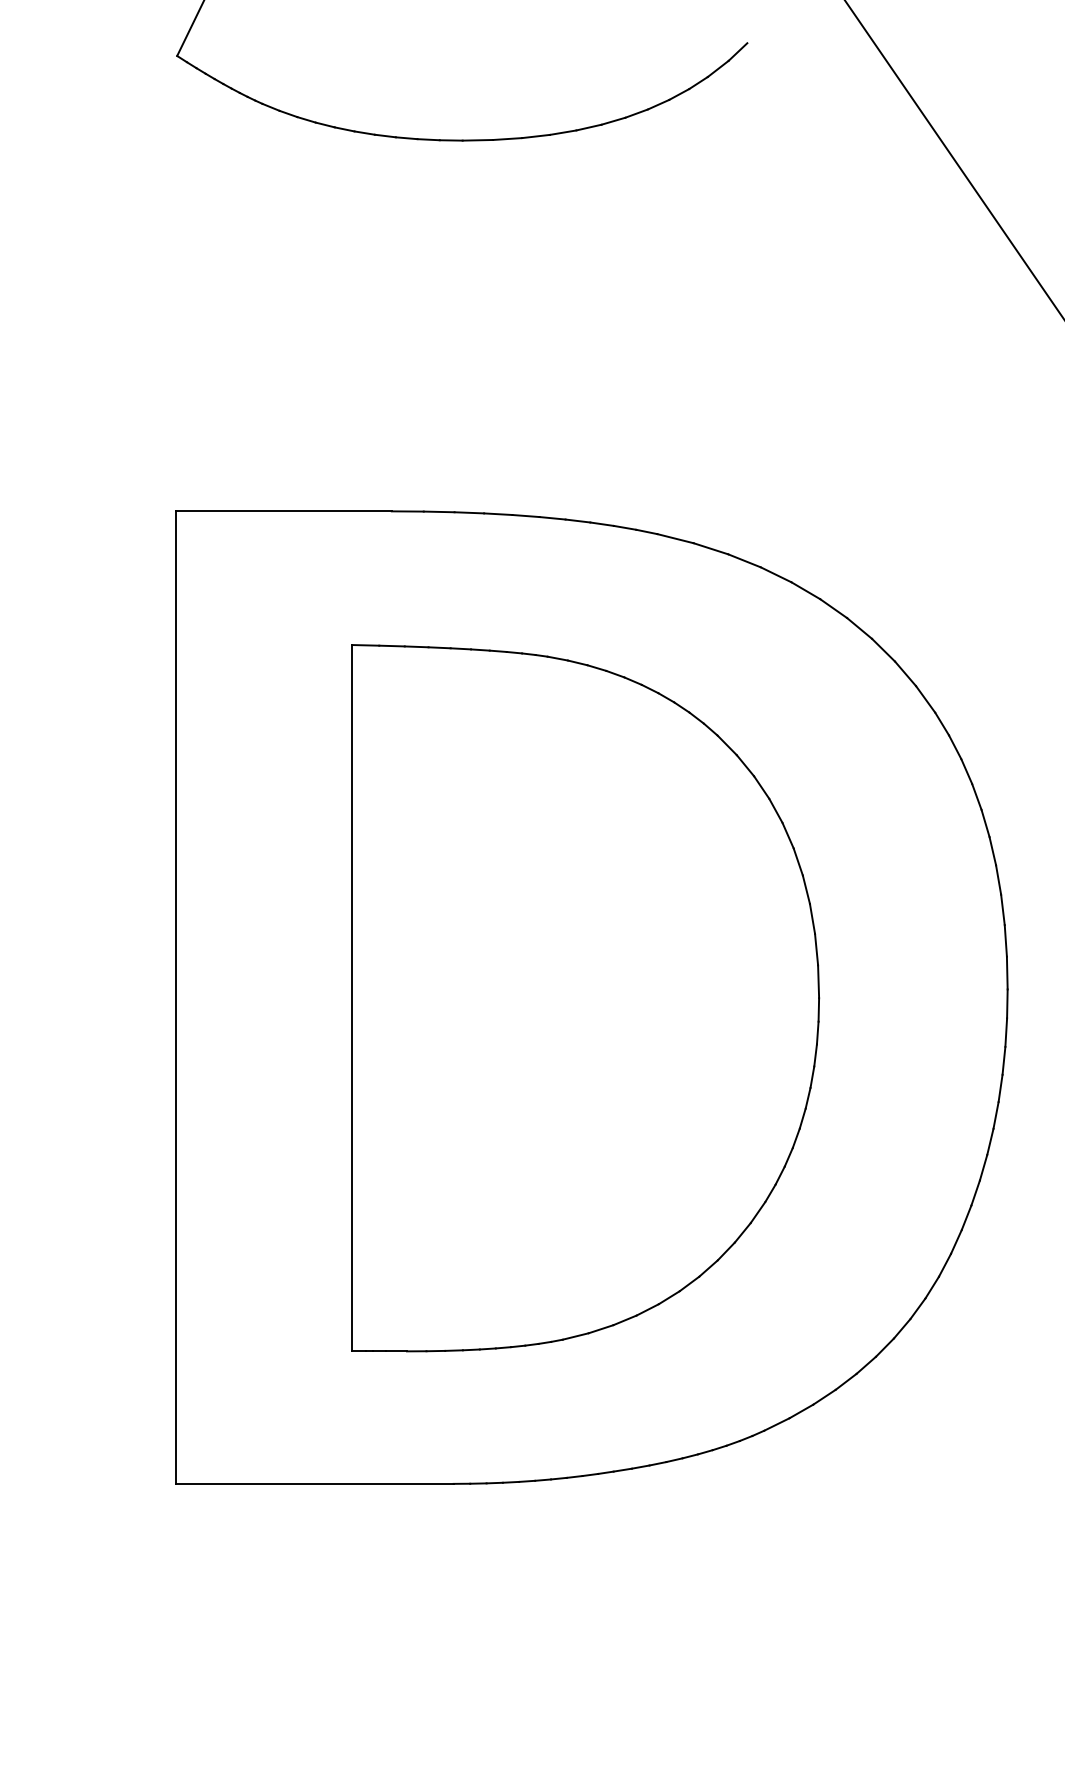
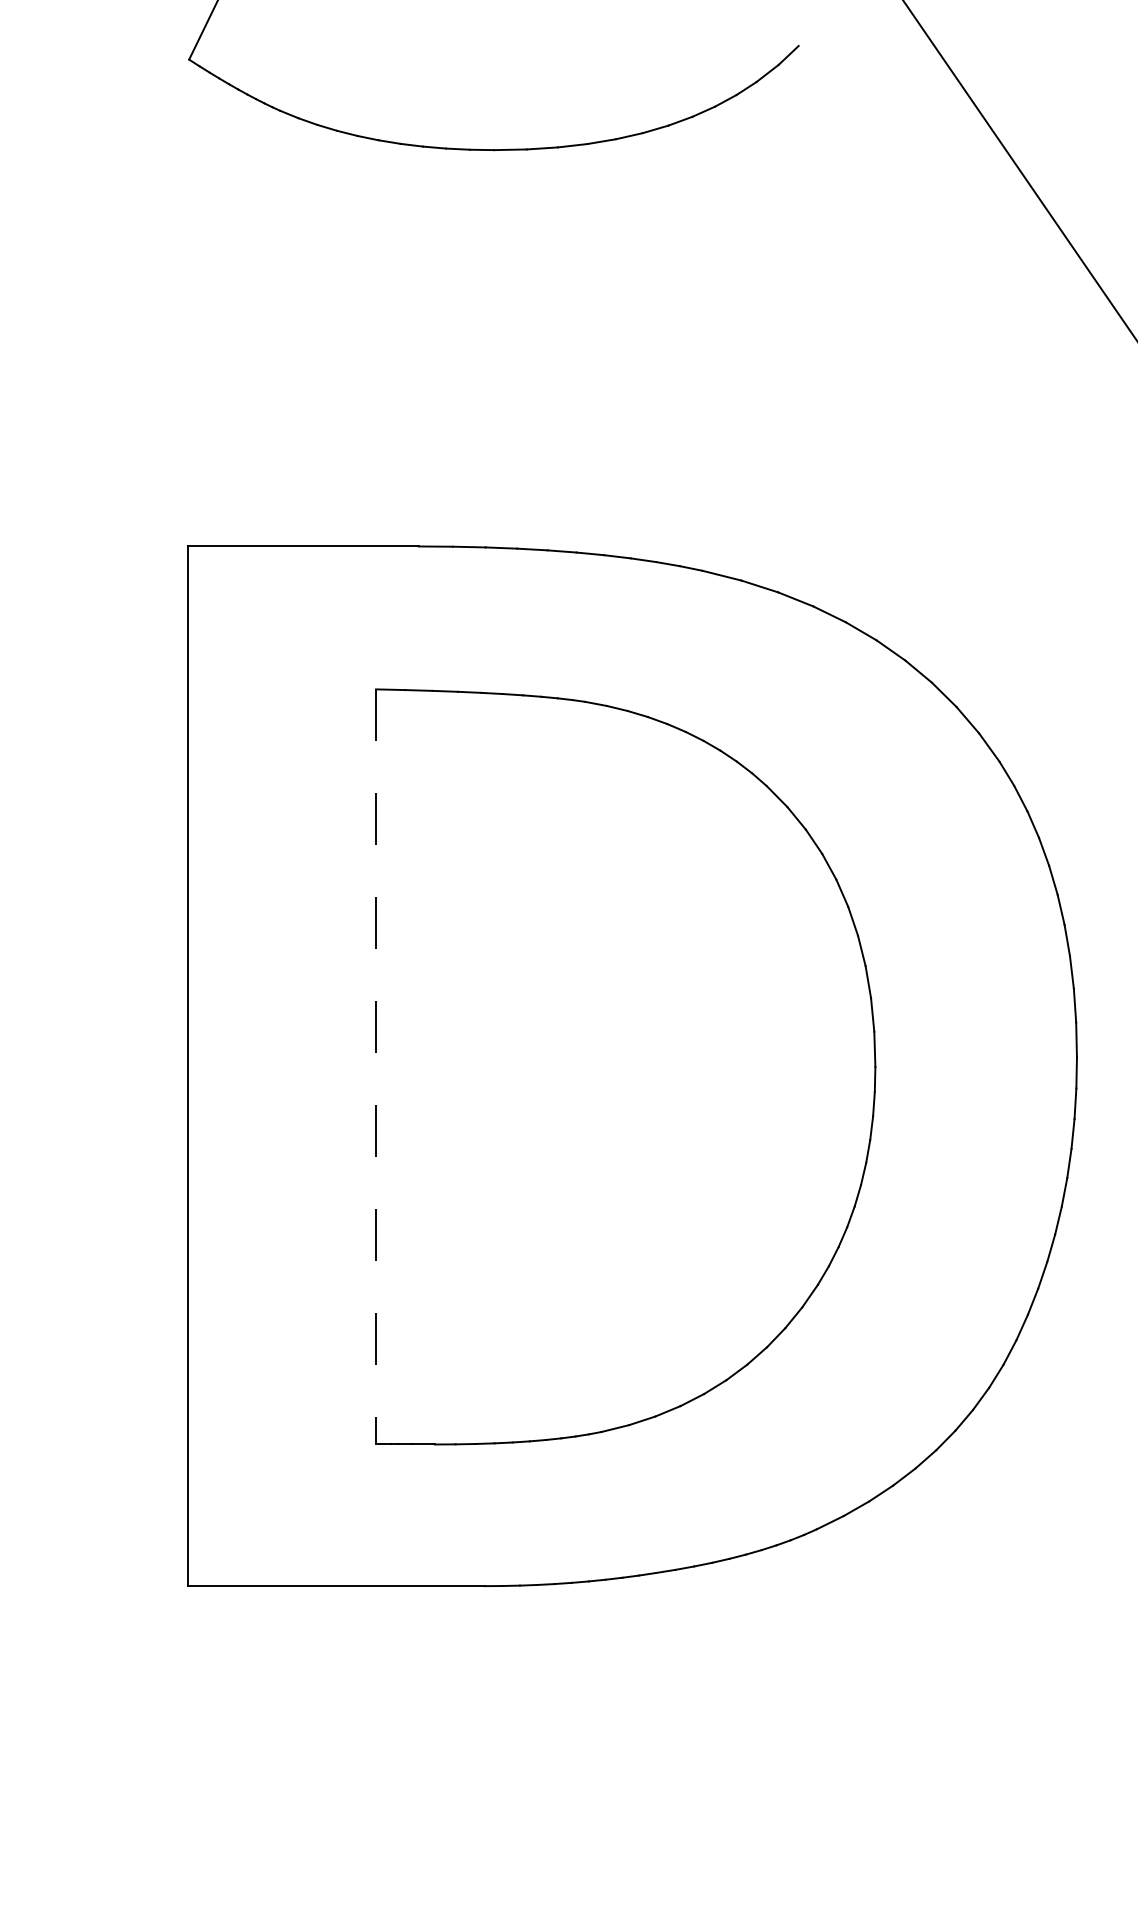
line: (352, 997) -> (376, 1066), solid -> dashed

